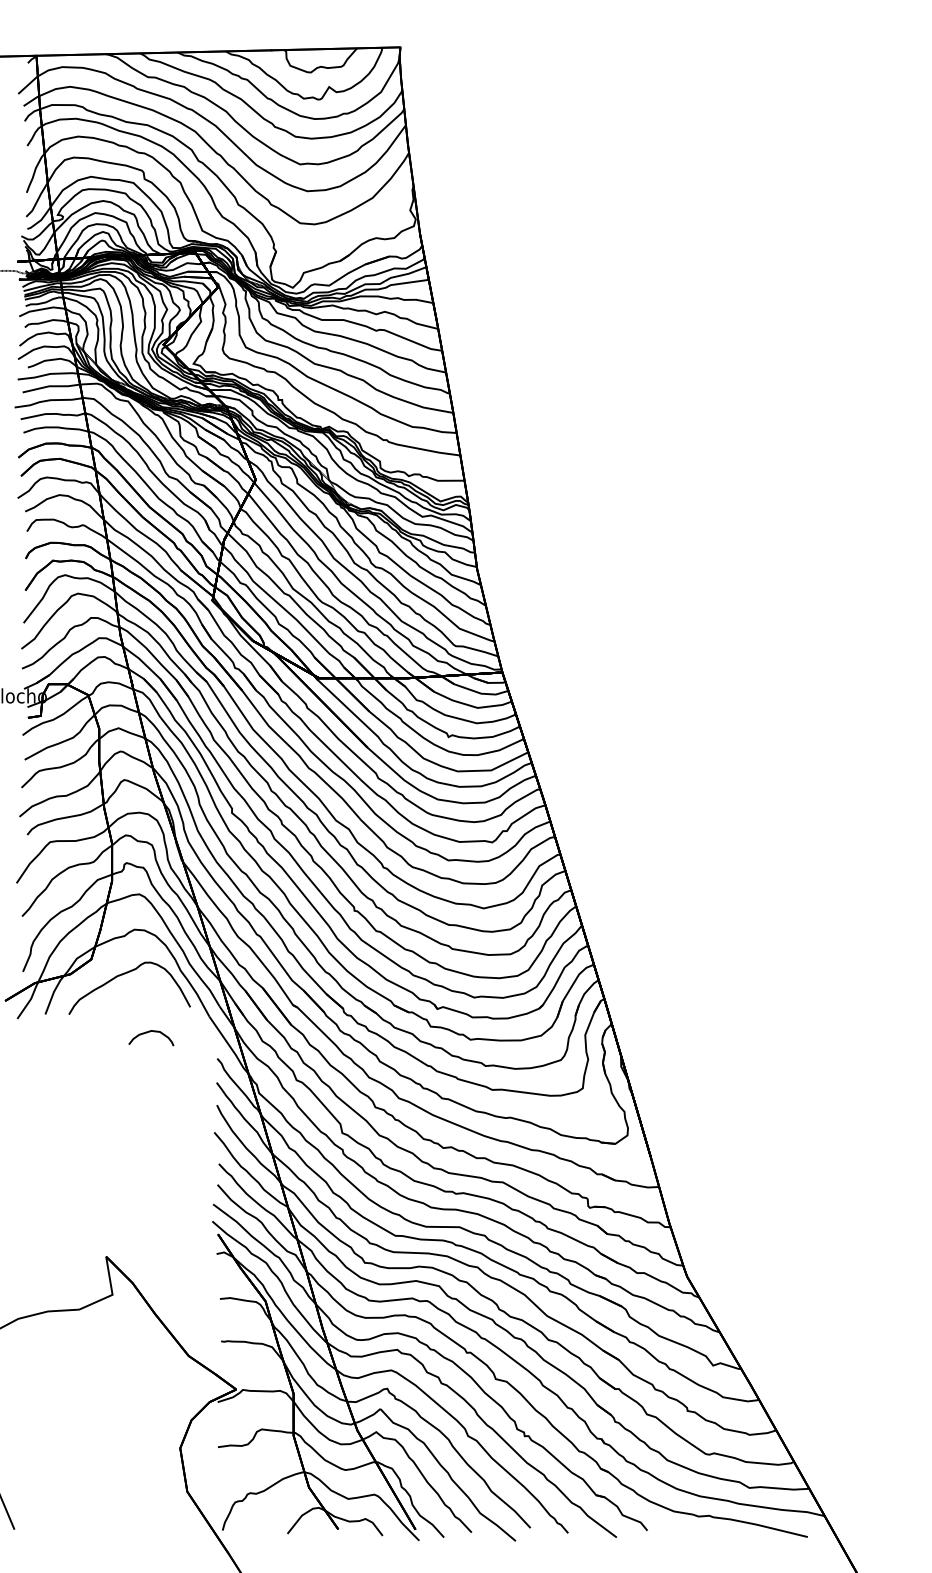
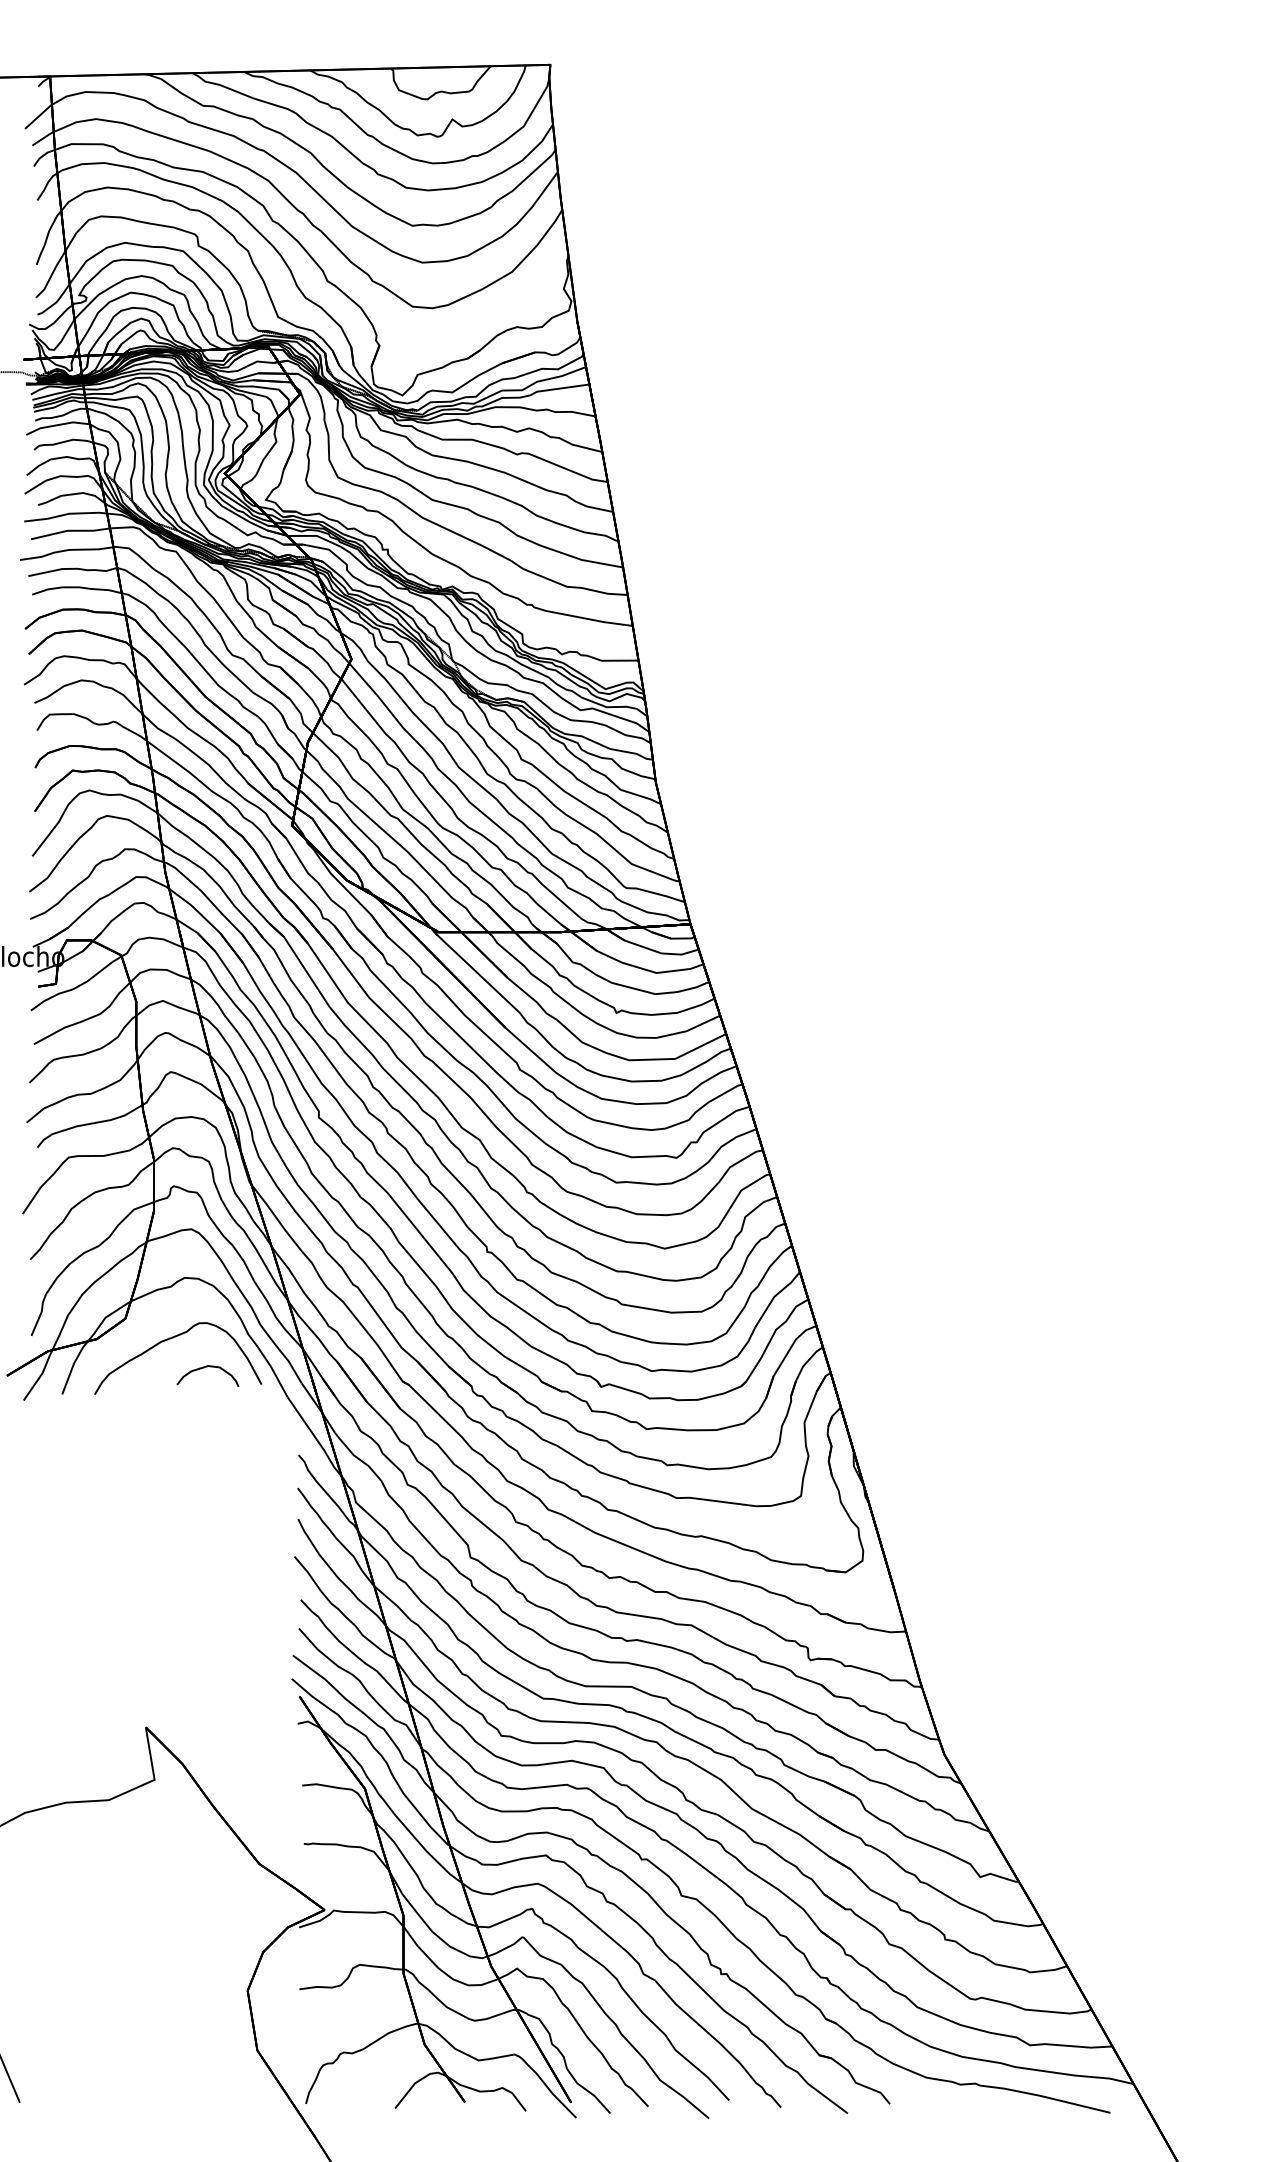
curve: (148, 1032) -> (204, 1368), moved

